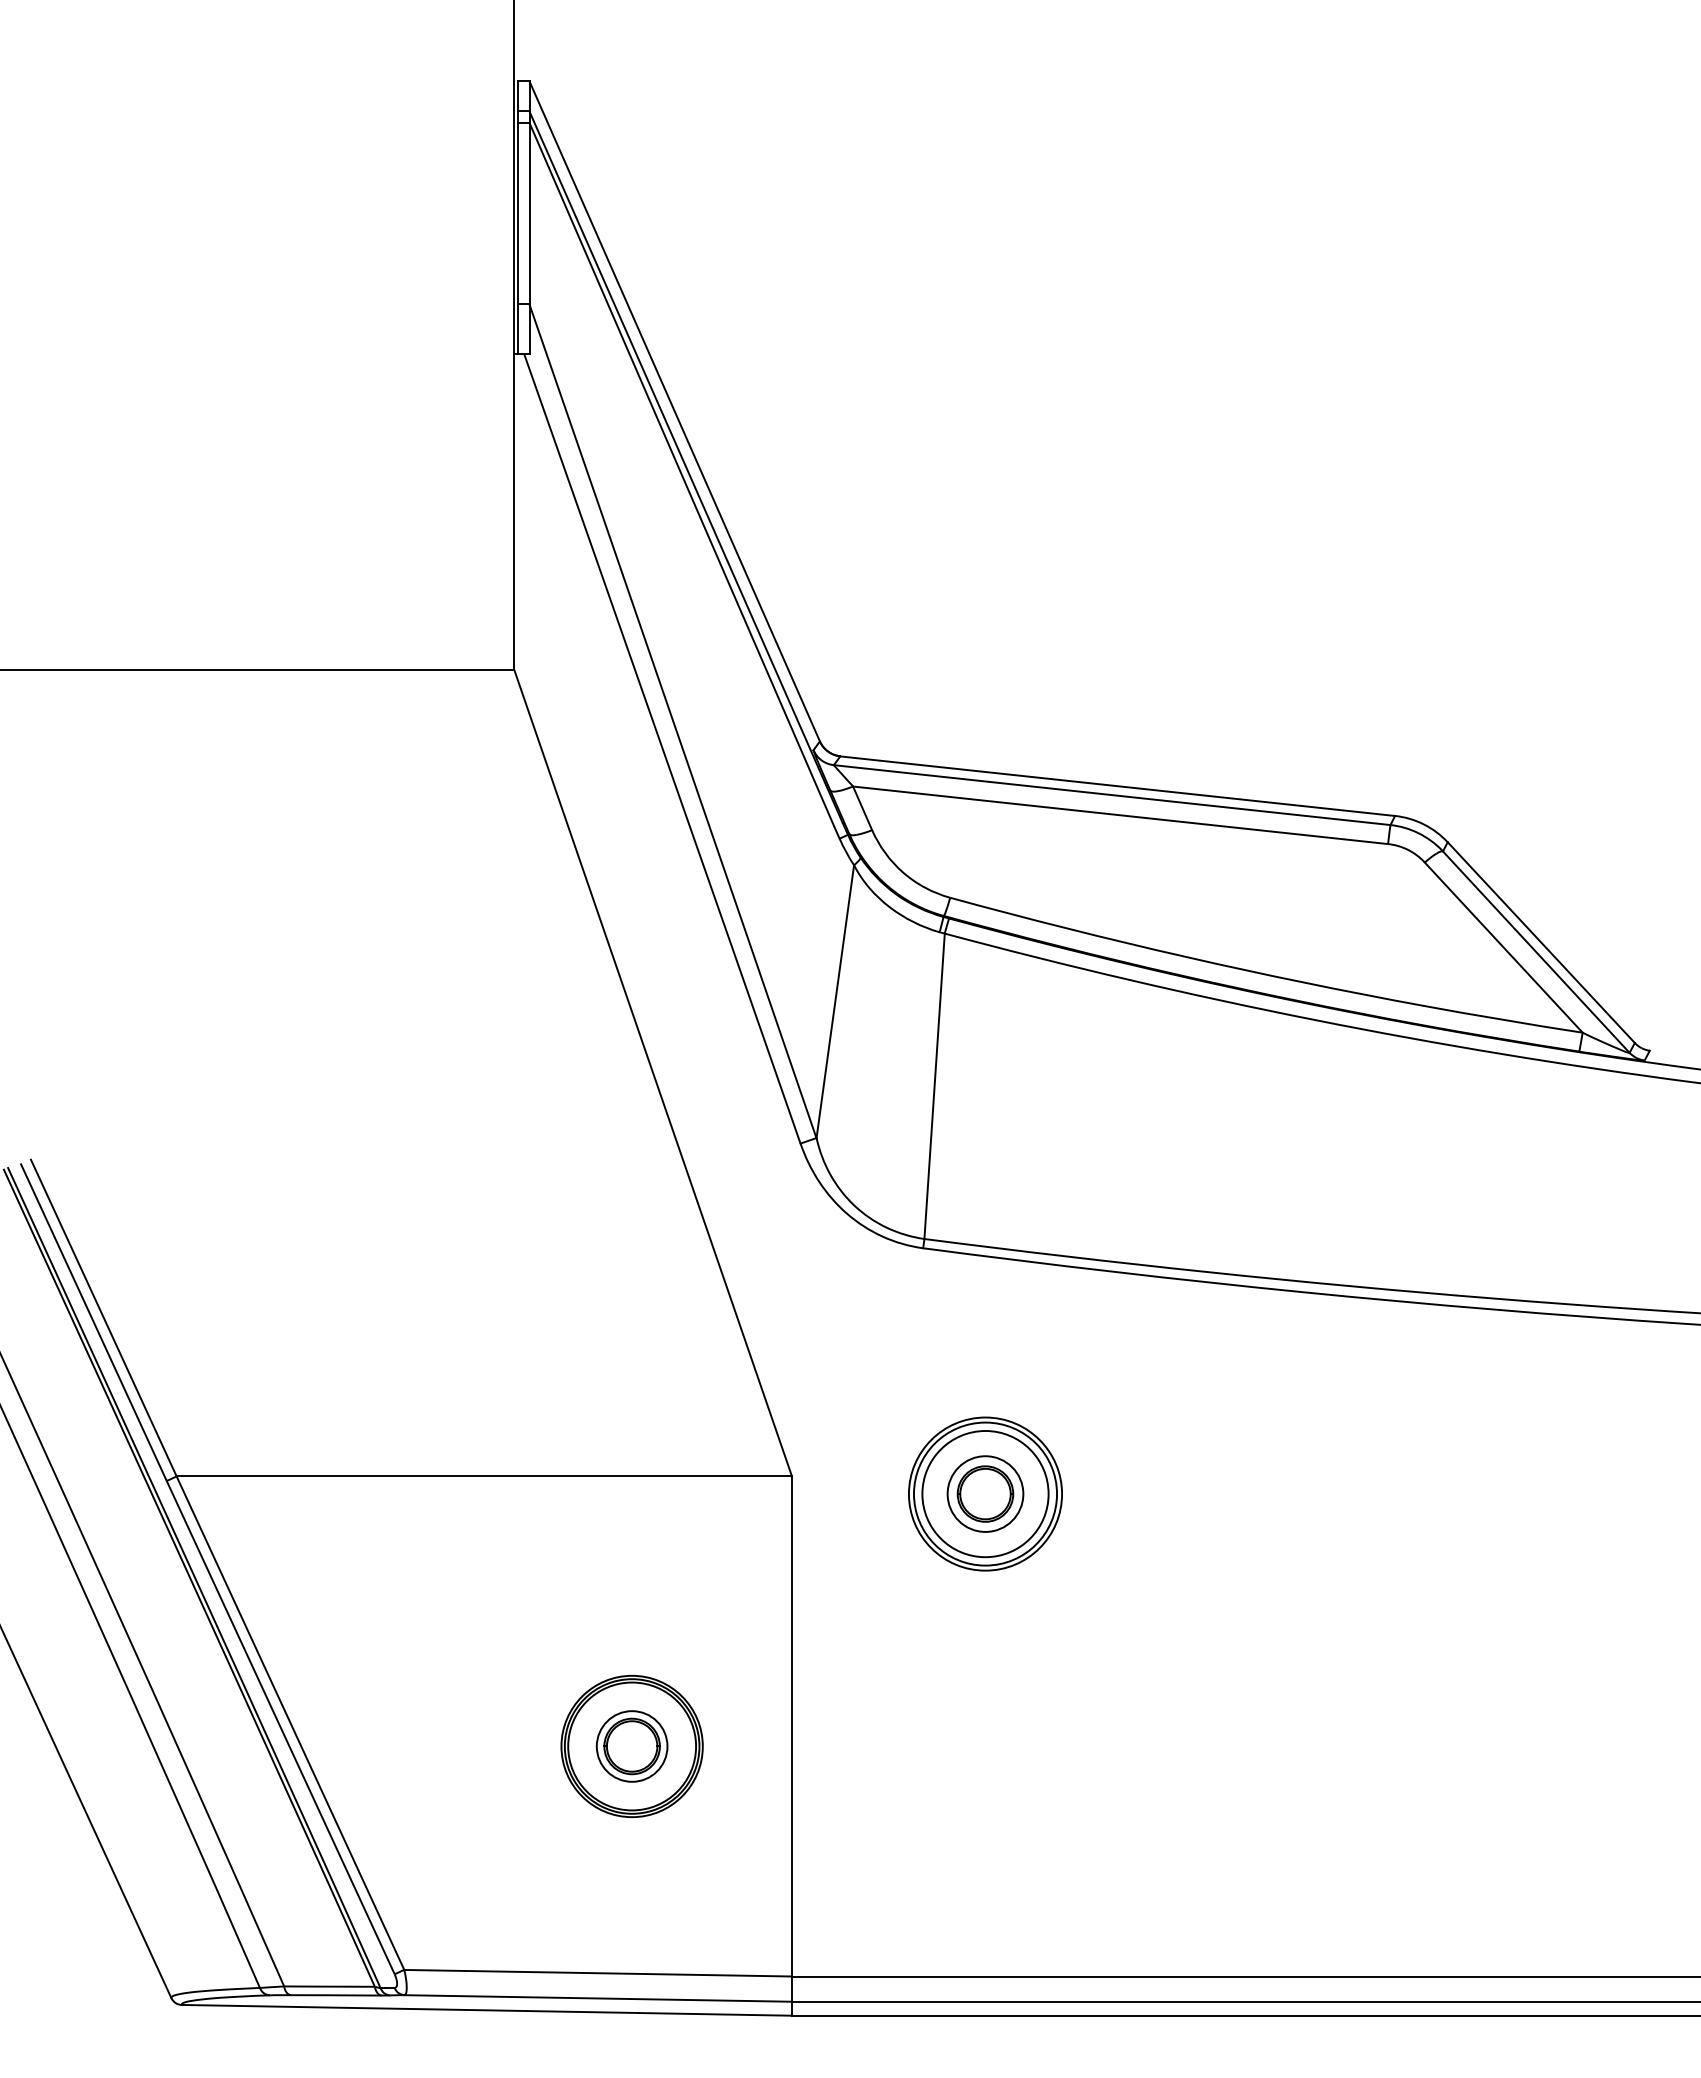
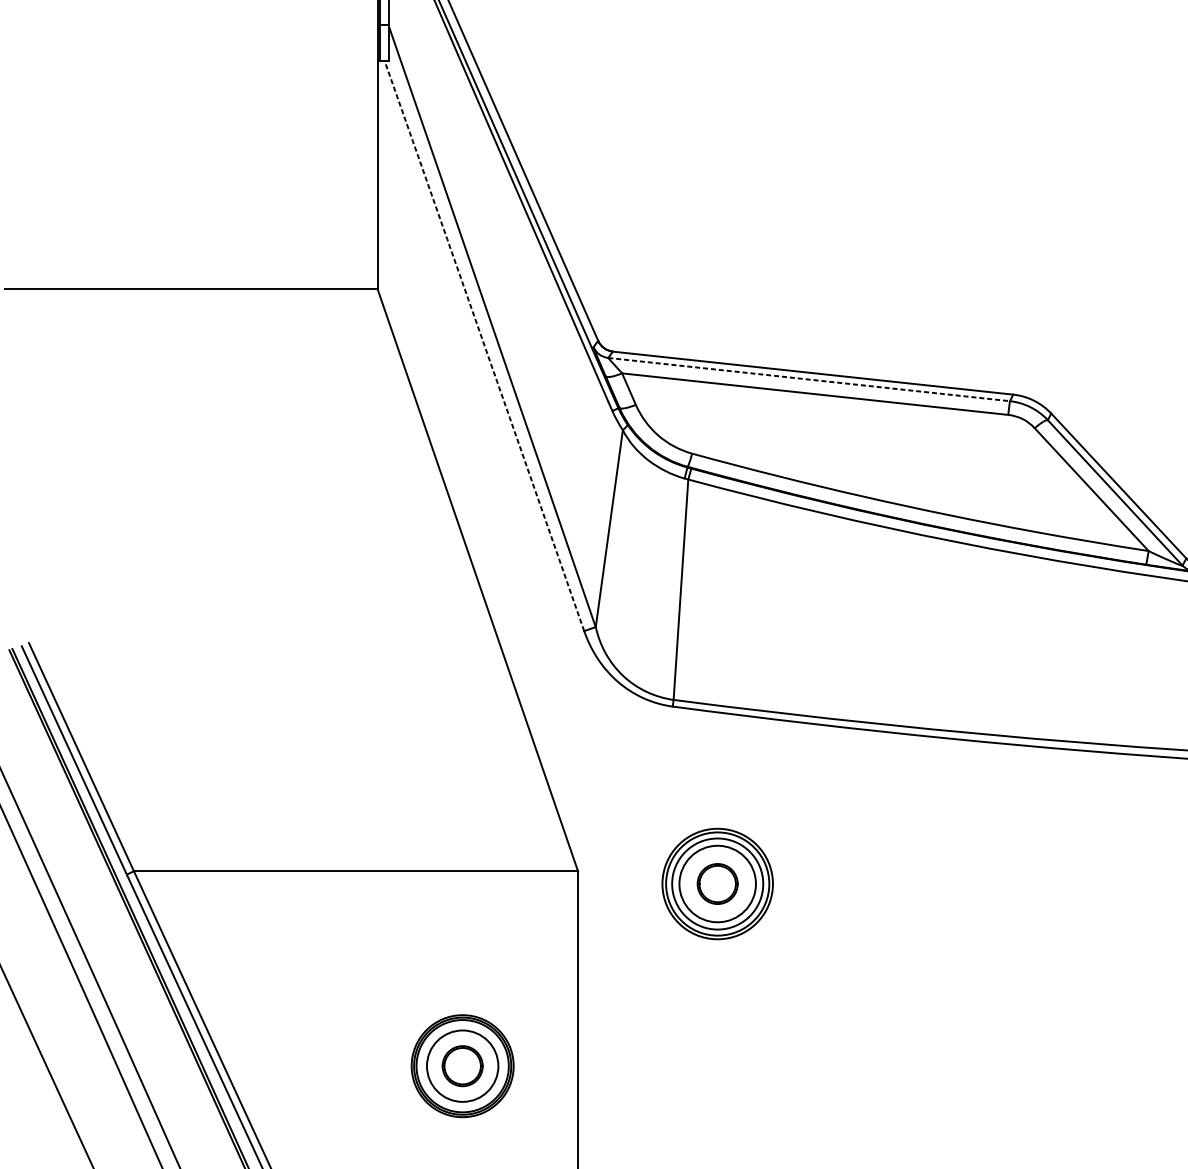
arc: (662, 748) -> (484, 345), solid -> dashed
line: (1112, 795) -> (809, 379), solid -> dashed
circle: (985, 1493) -> (717, 883), size x1.4
circle: (631, 1746) -> (462, 1066), size x1.4

